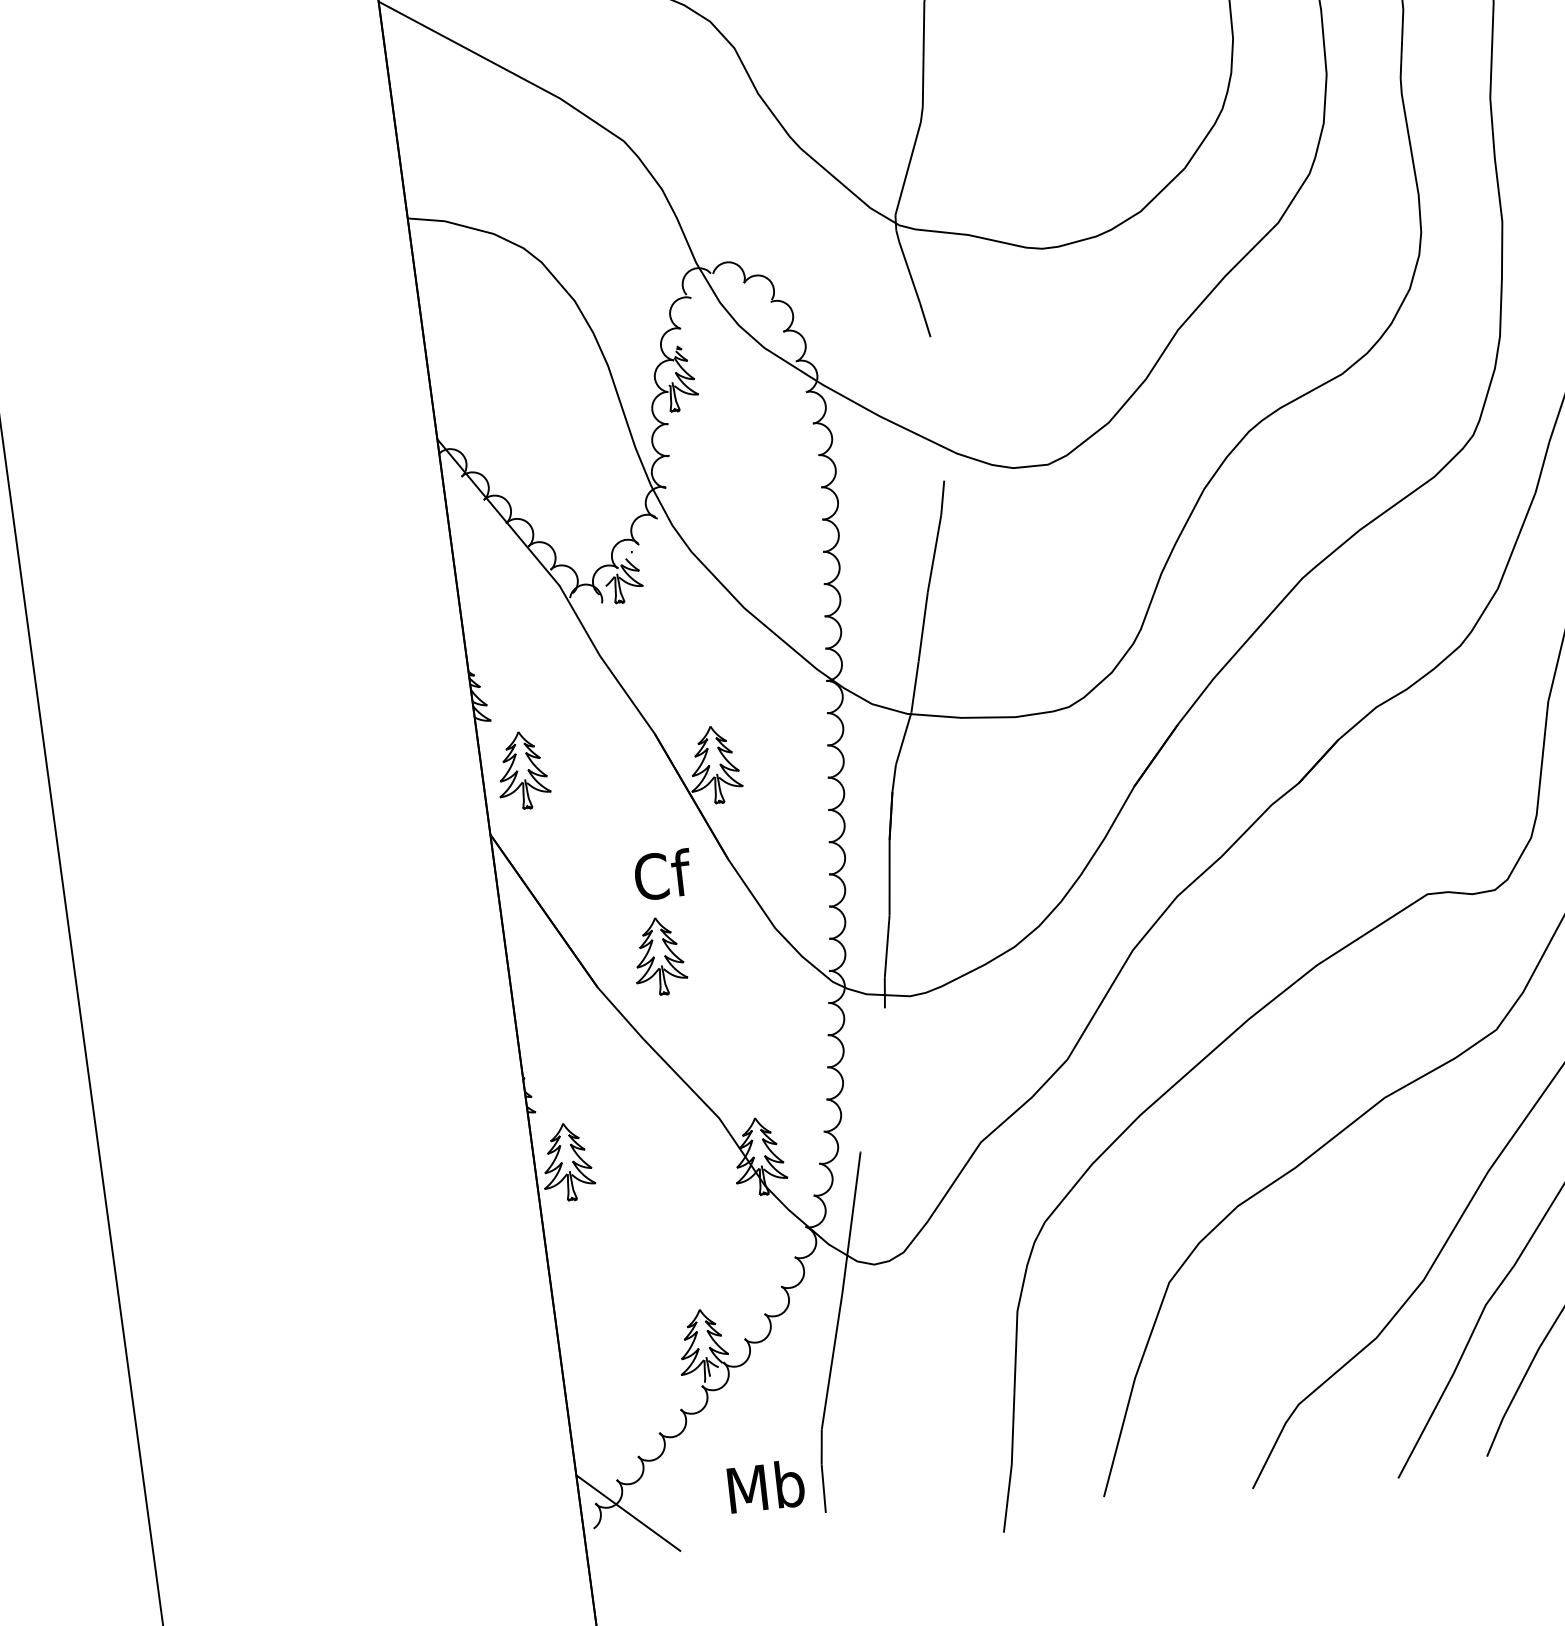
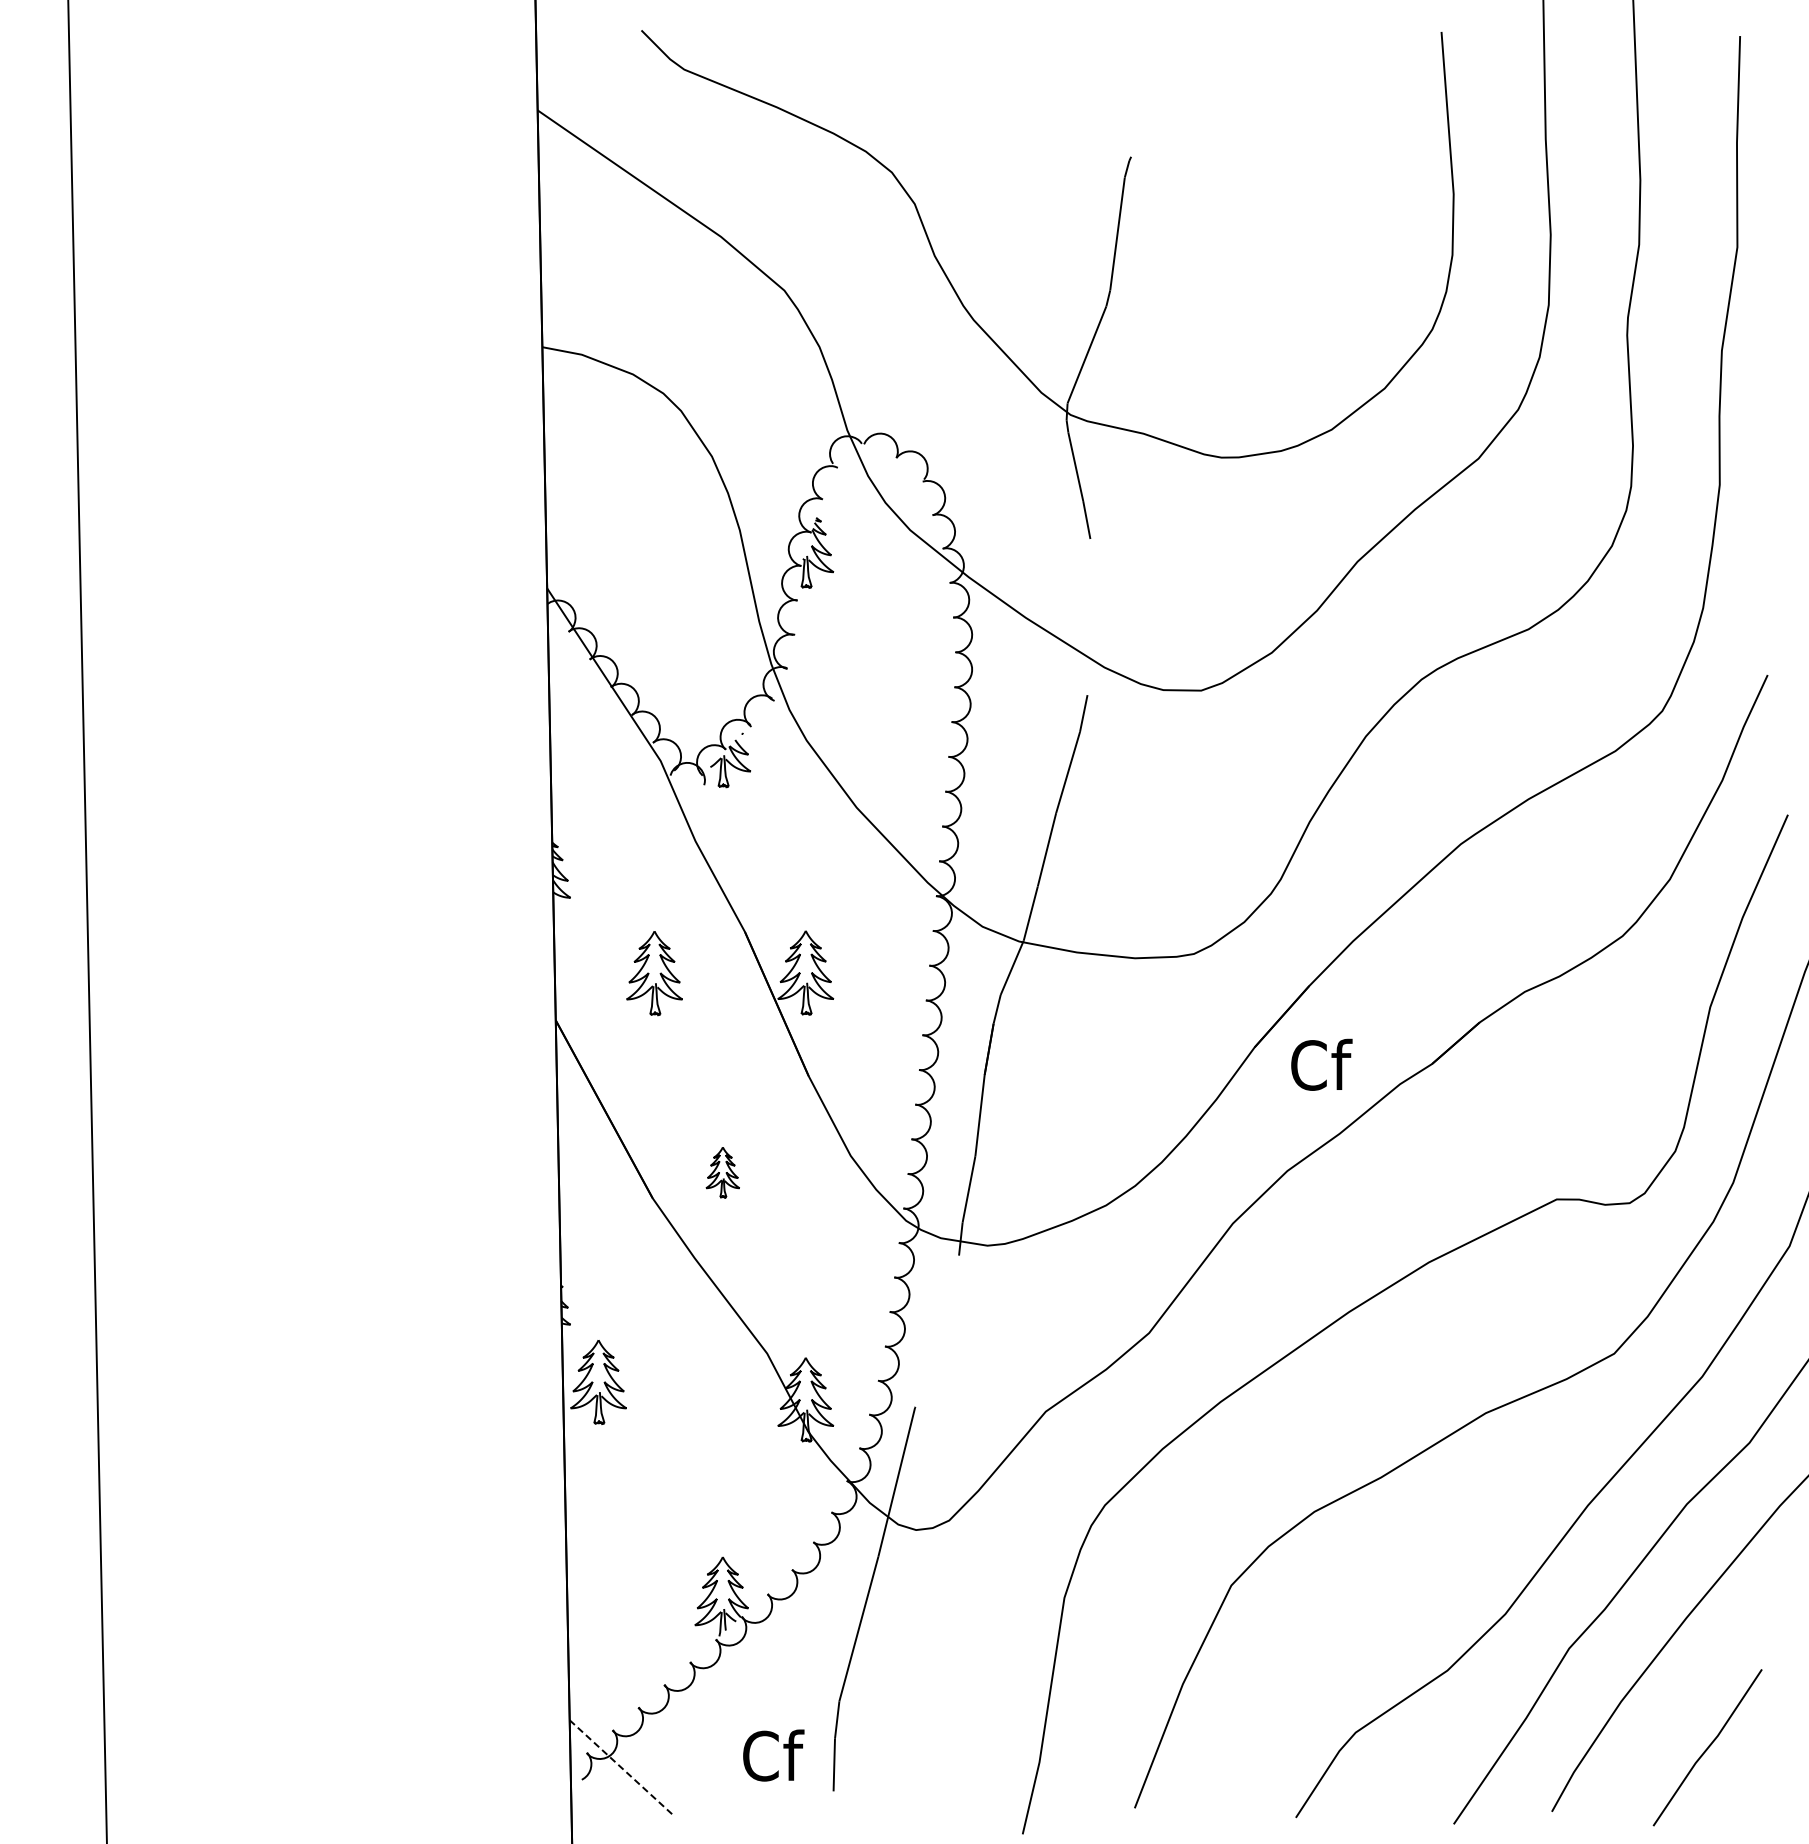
part: (522, 770) -> (654, 973), moved
text: (662, 874) -> (1321, 1064), moved
part: (659, 956) -> (722, 1172), size x0.6
text: (766, 1486) -> (772, 1755), Mb -> Cf
line: (628, 1513) -> (621, 1767), solid -> dashed

